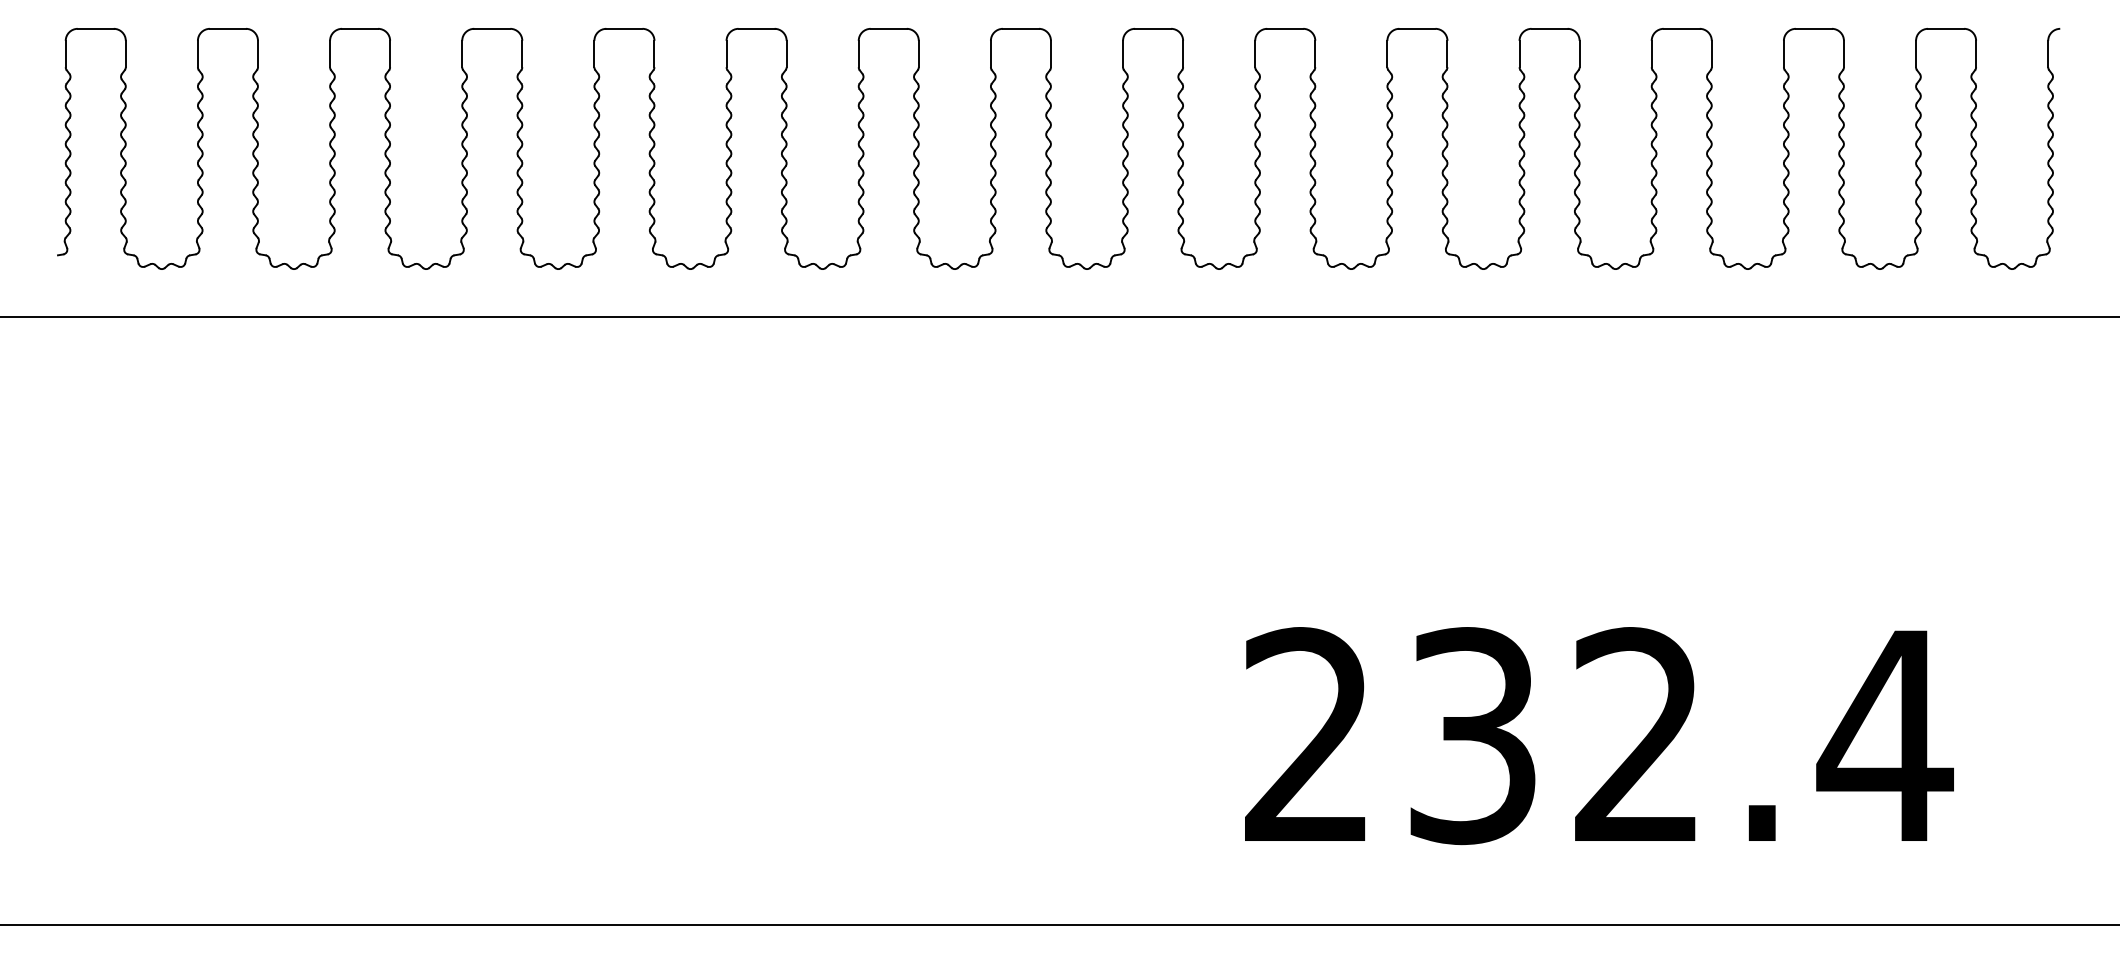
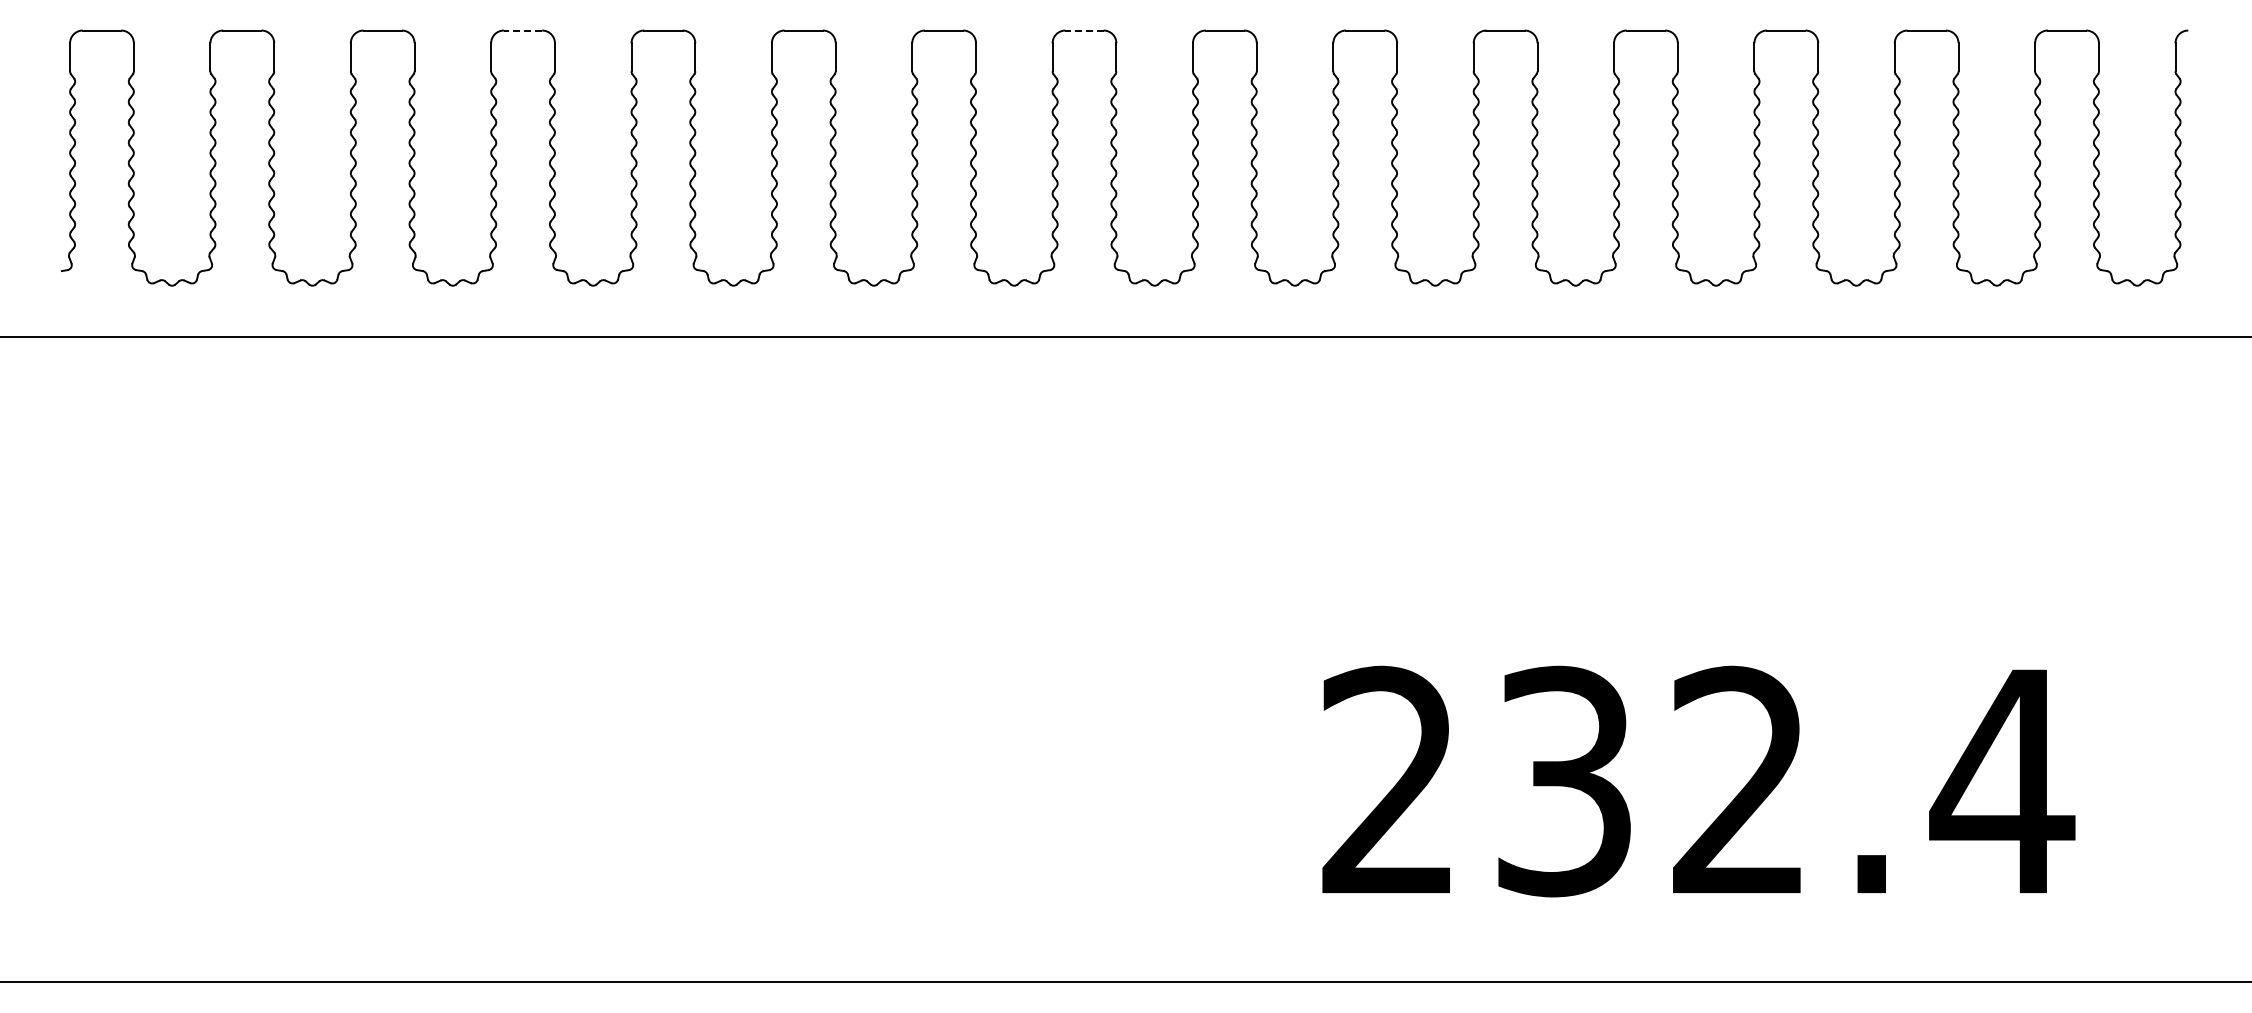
line: (491, 28) -> (522, 30), solid -> dashed
line: (1020, 28) -> (1084, 30), solid -> dashed

